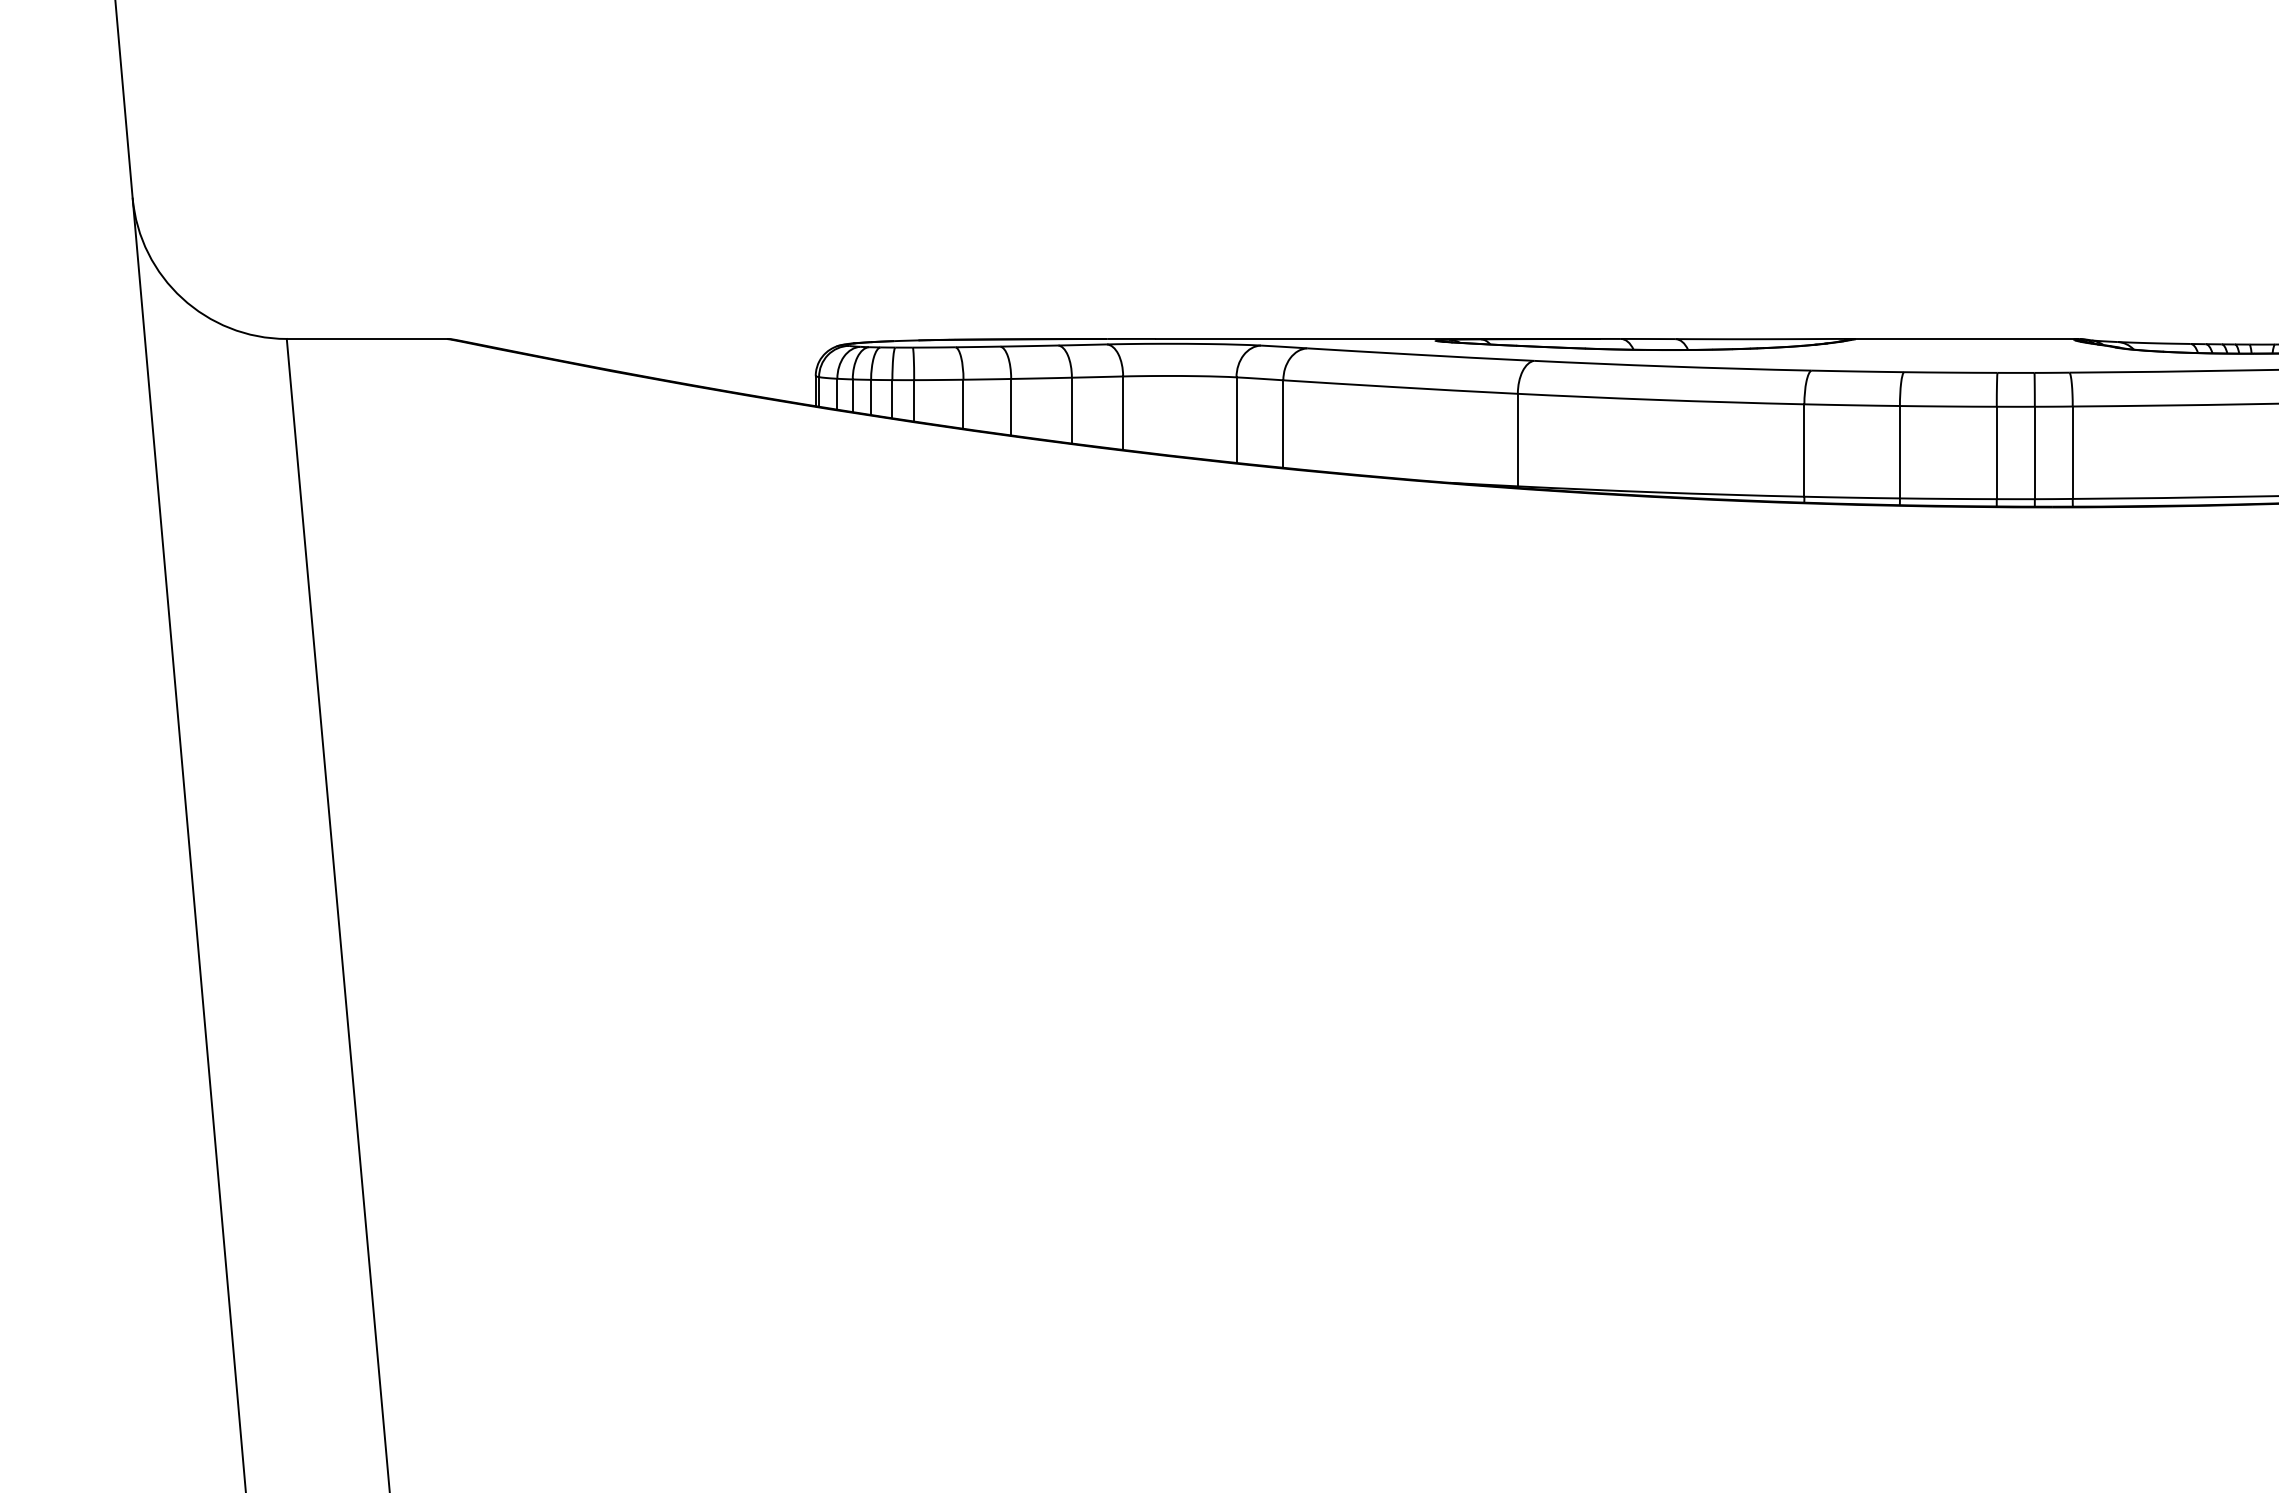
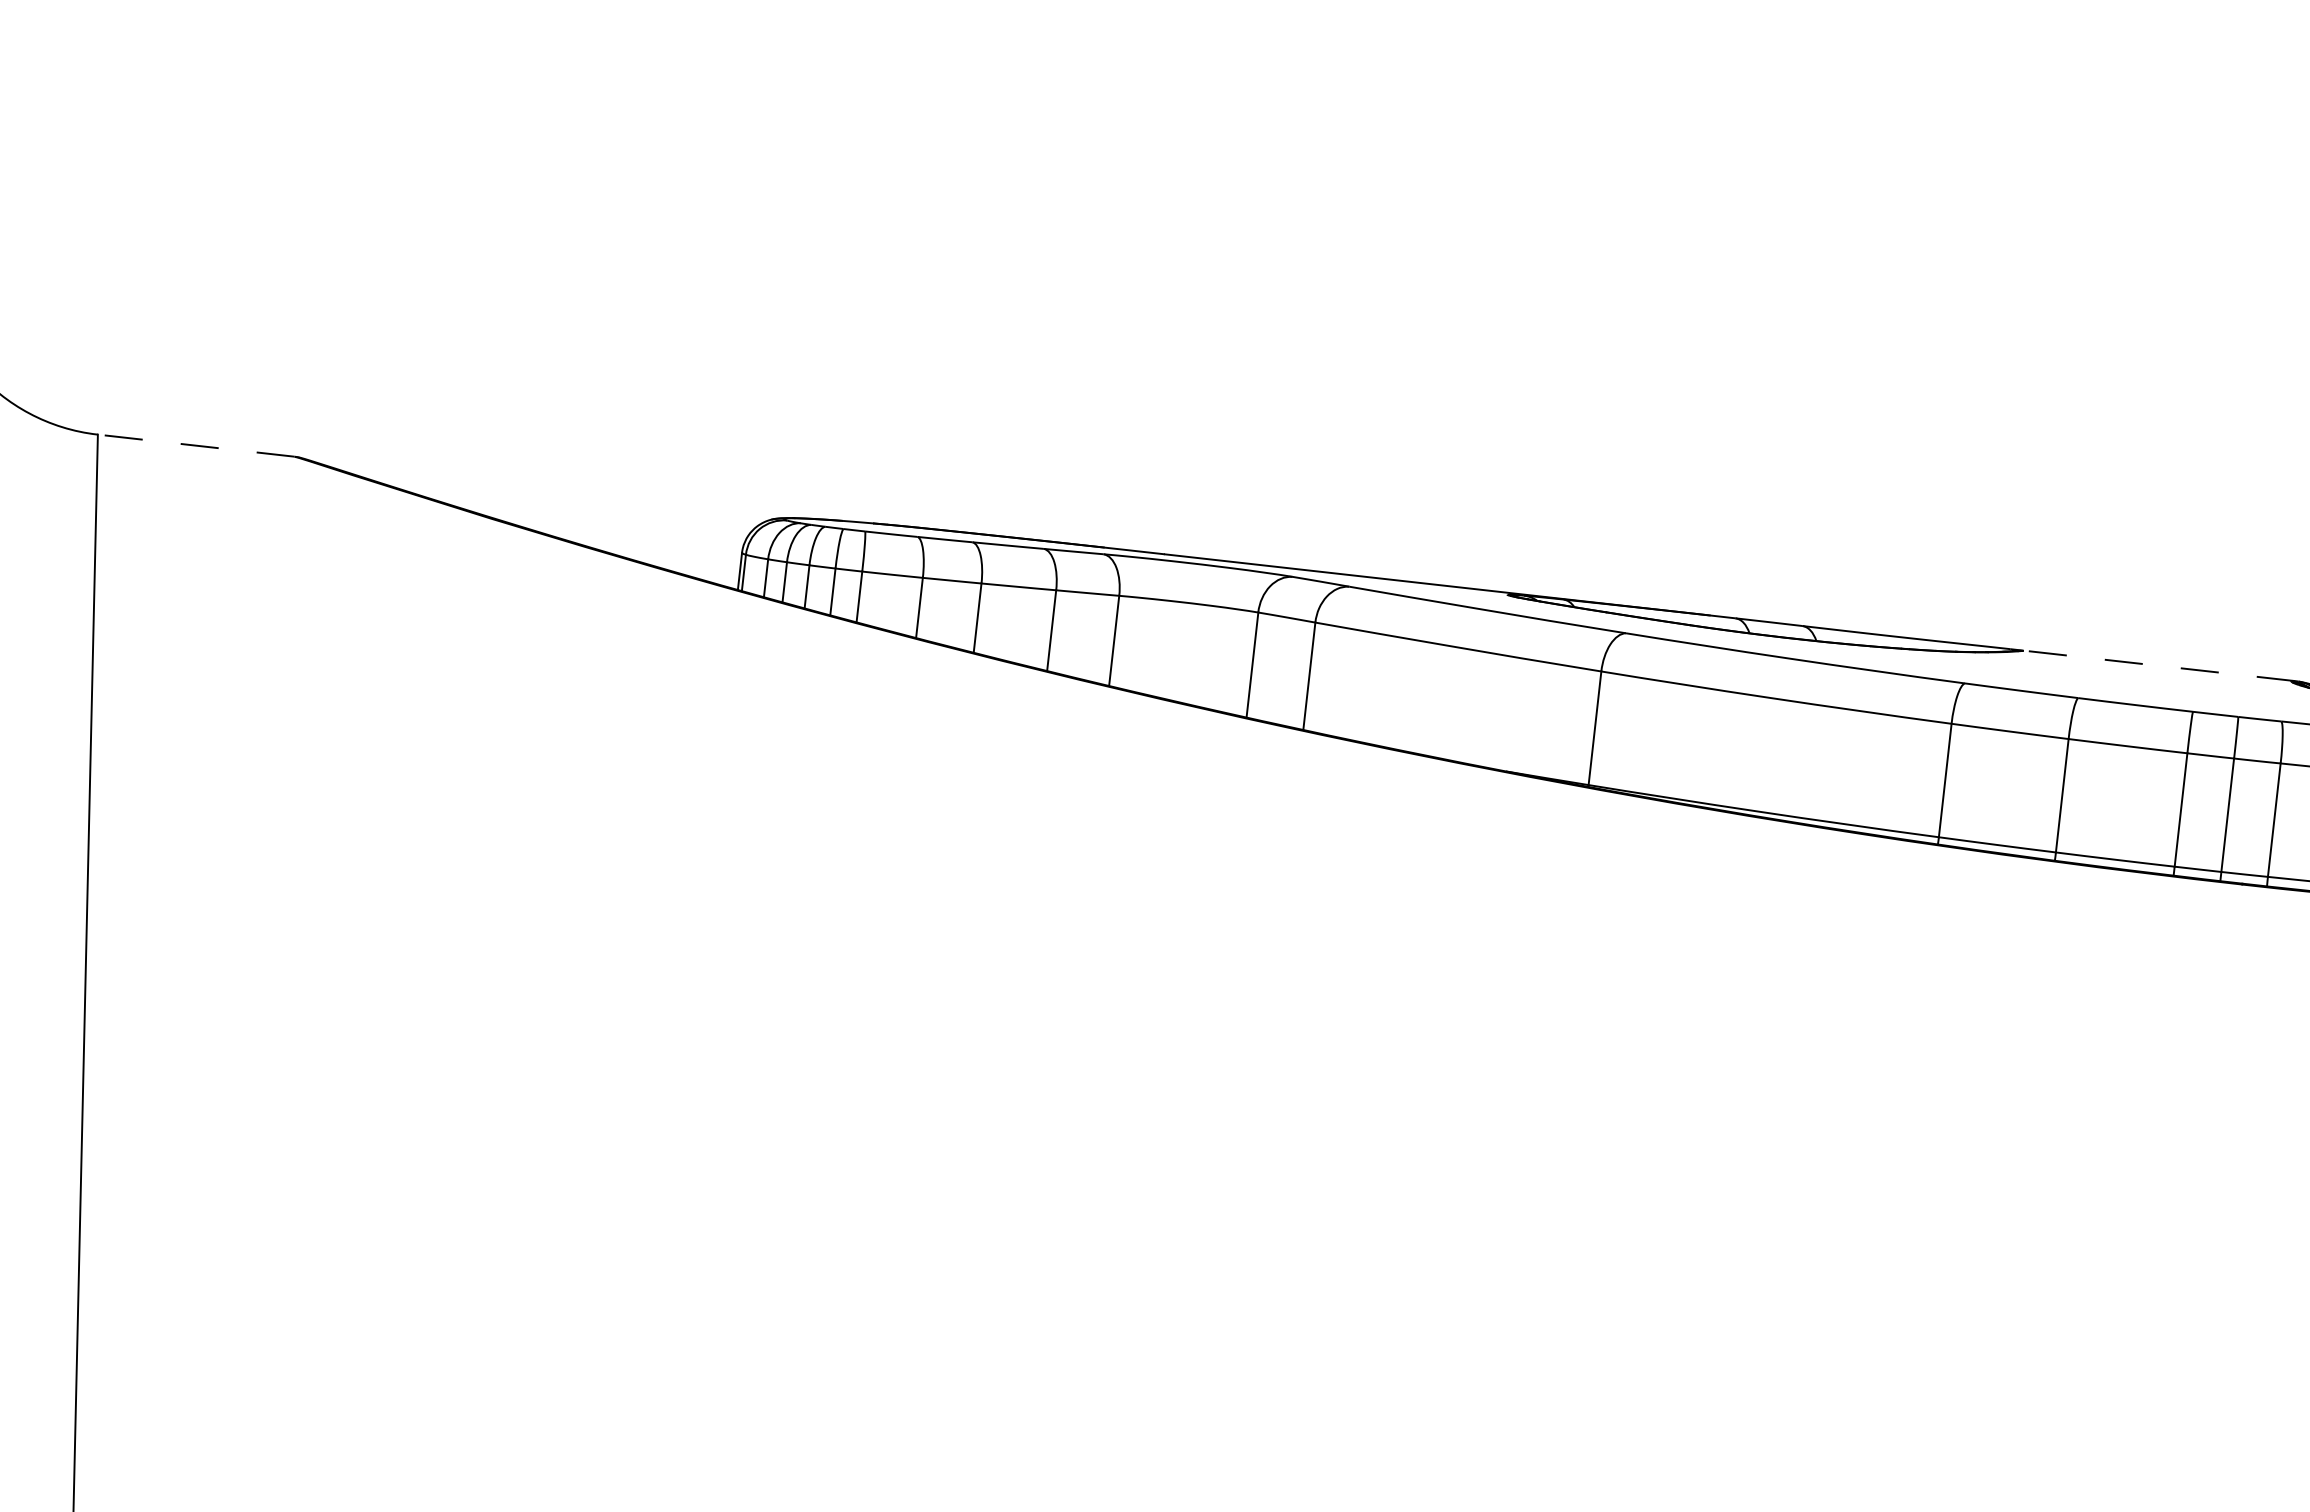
line: (366, 338) -> (195, 445), solid -> dashed
line: (1960, 338) -> (2152, 664), solid -> dashed

